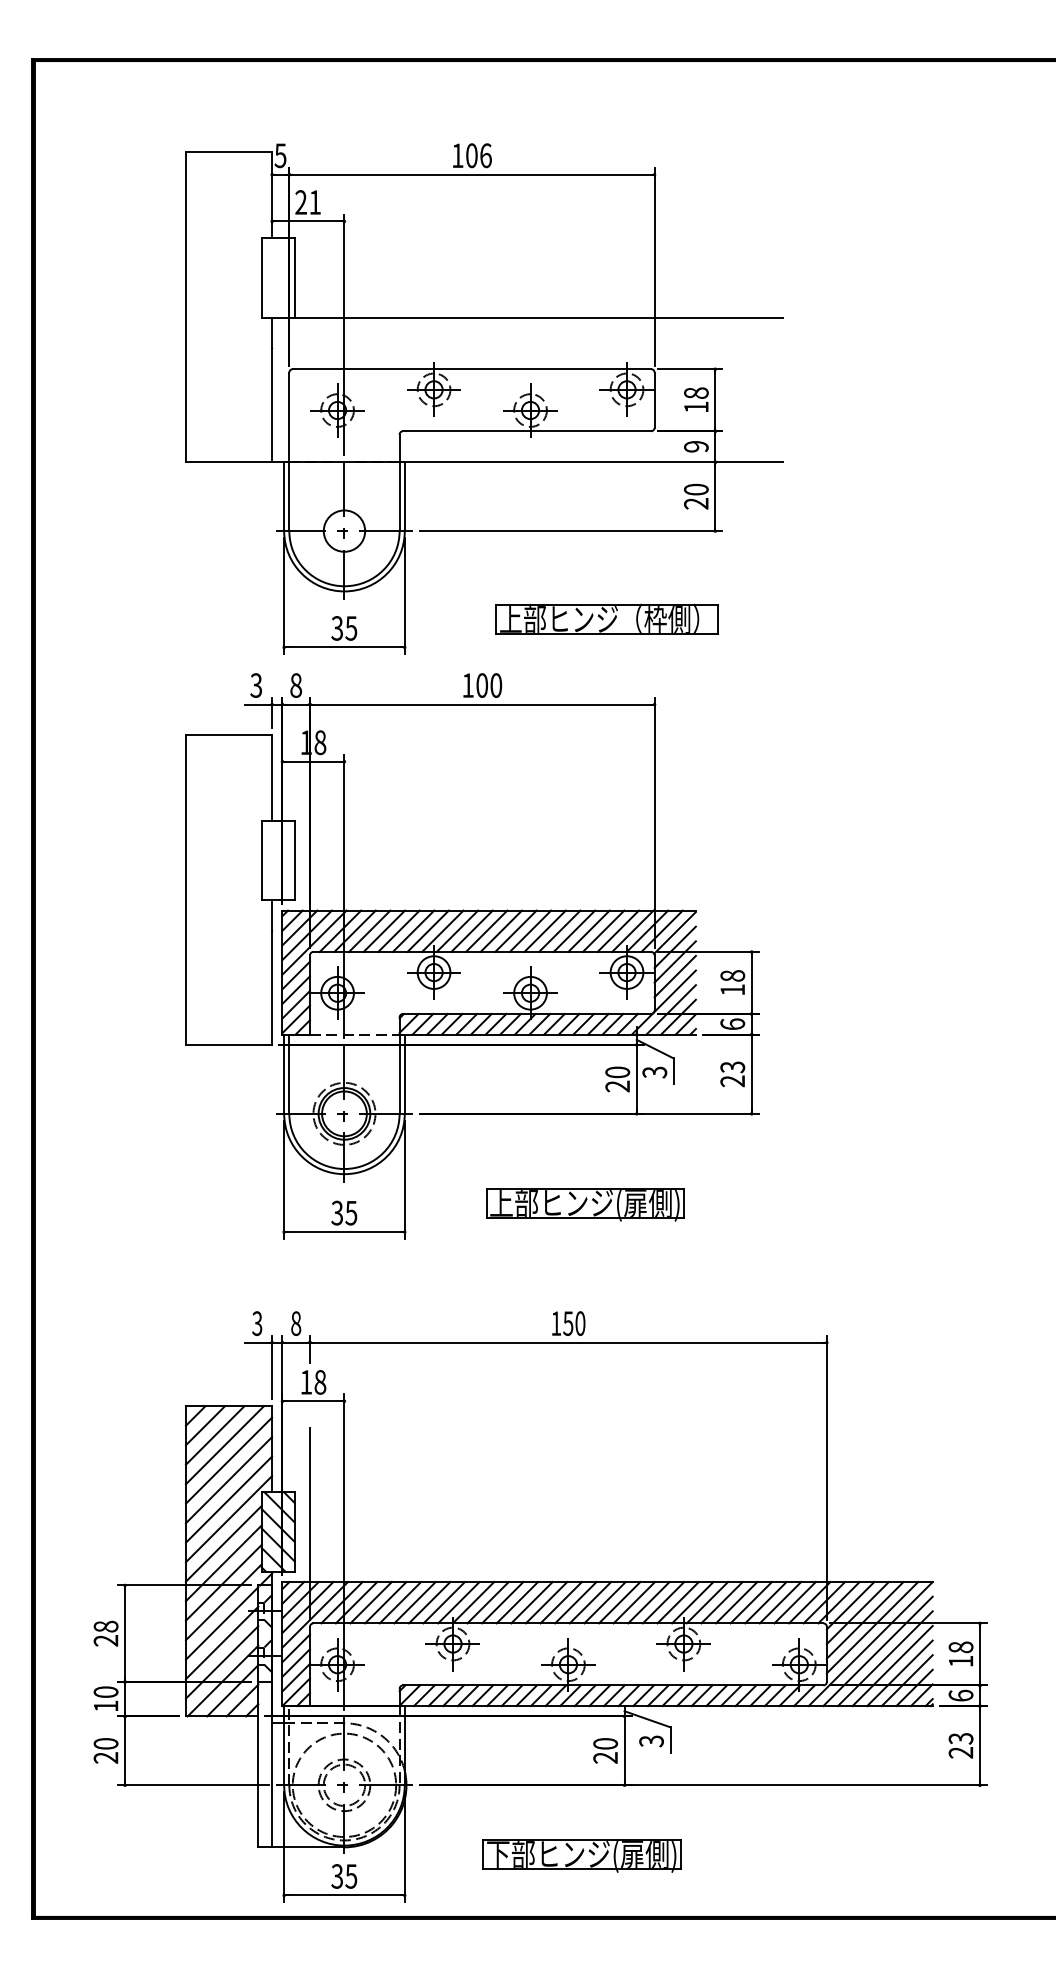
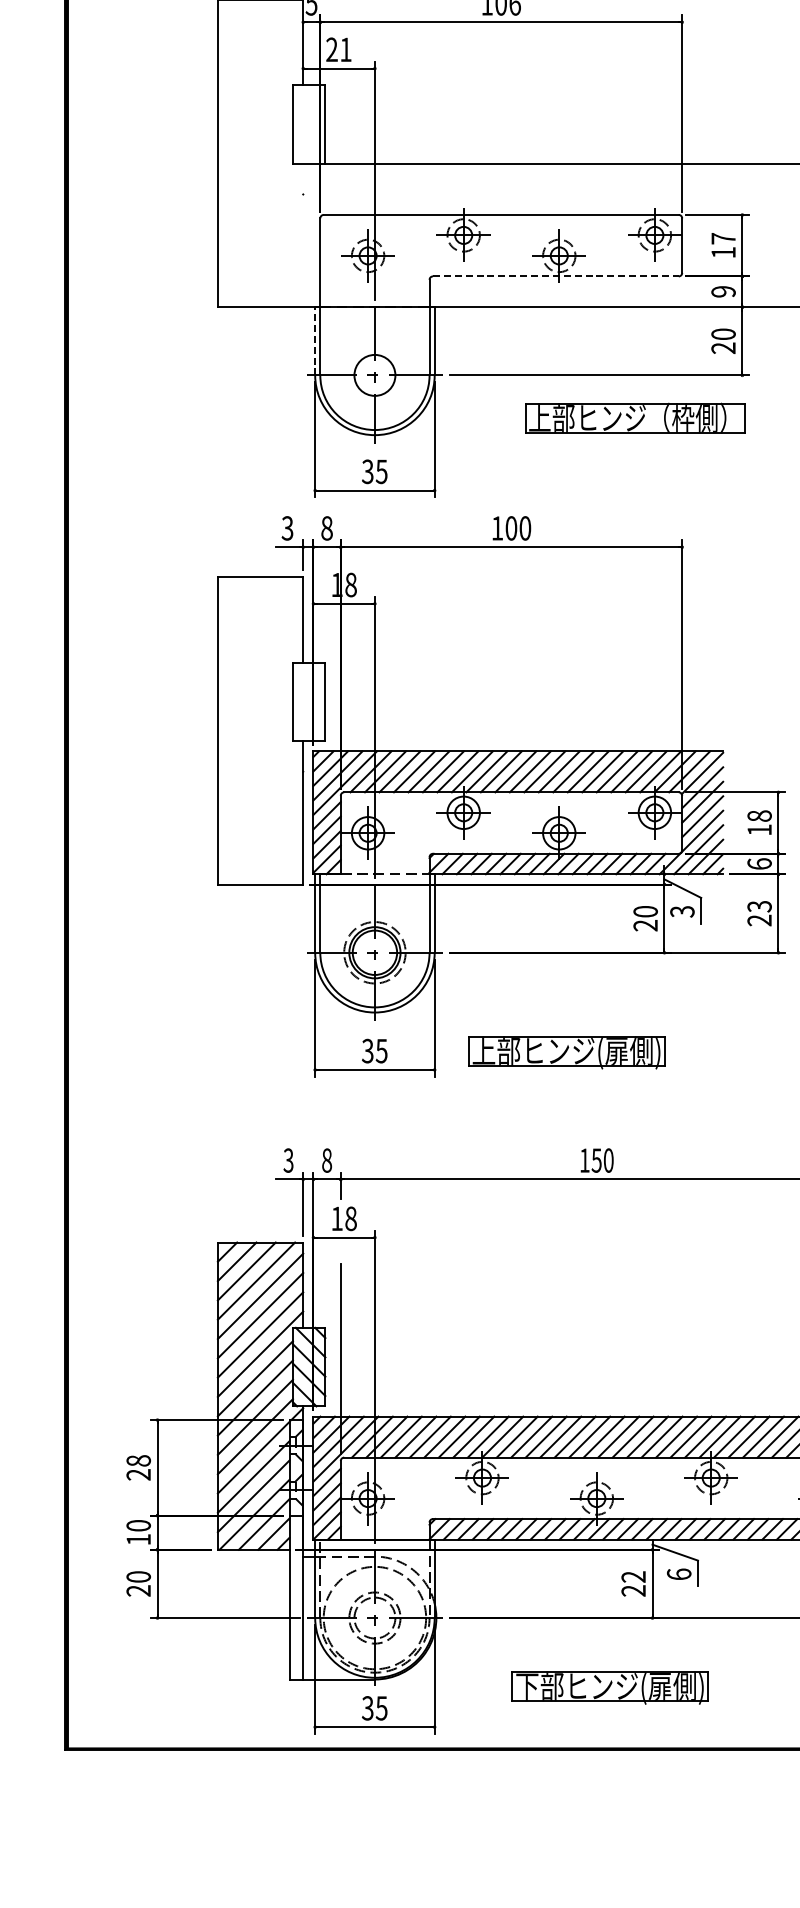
line: (272, 389) -> (303, 235), removed
text: (696, 392) -> (723, 238), 18 -> 17
line: (527, 431) -> (556, 276), solid -> dashed
line: (284, 496) -> (315, 341), solid -> dashed
part: (606, 618) -> (634, 417), moved
part: (585, 1204) -> (567, 1052), moved
text: (651, 1741) -> (679, 1574), 3 -> 6
text: (605, 1743) -> (633, 1576), 20 -> 22

